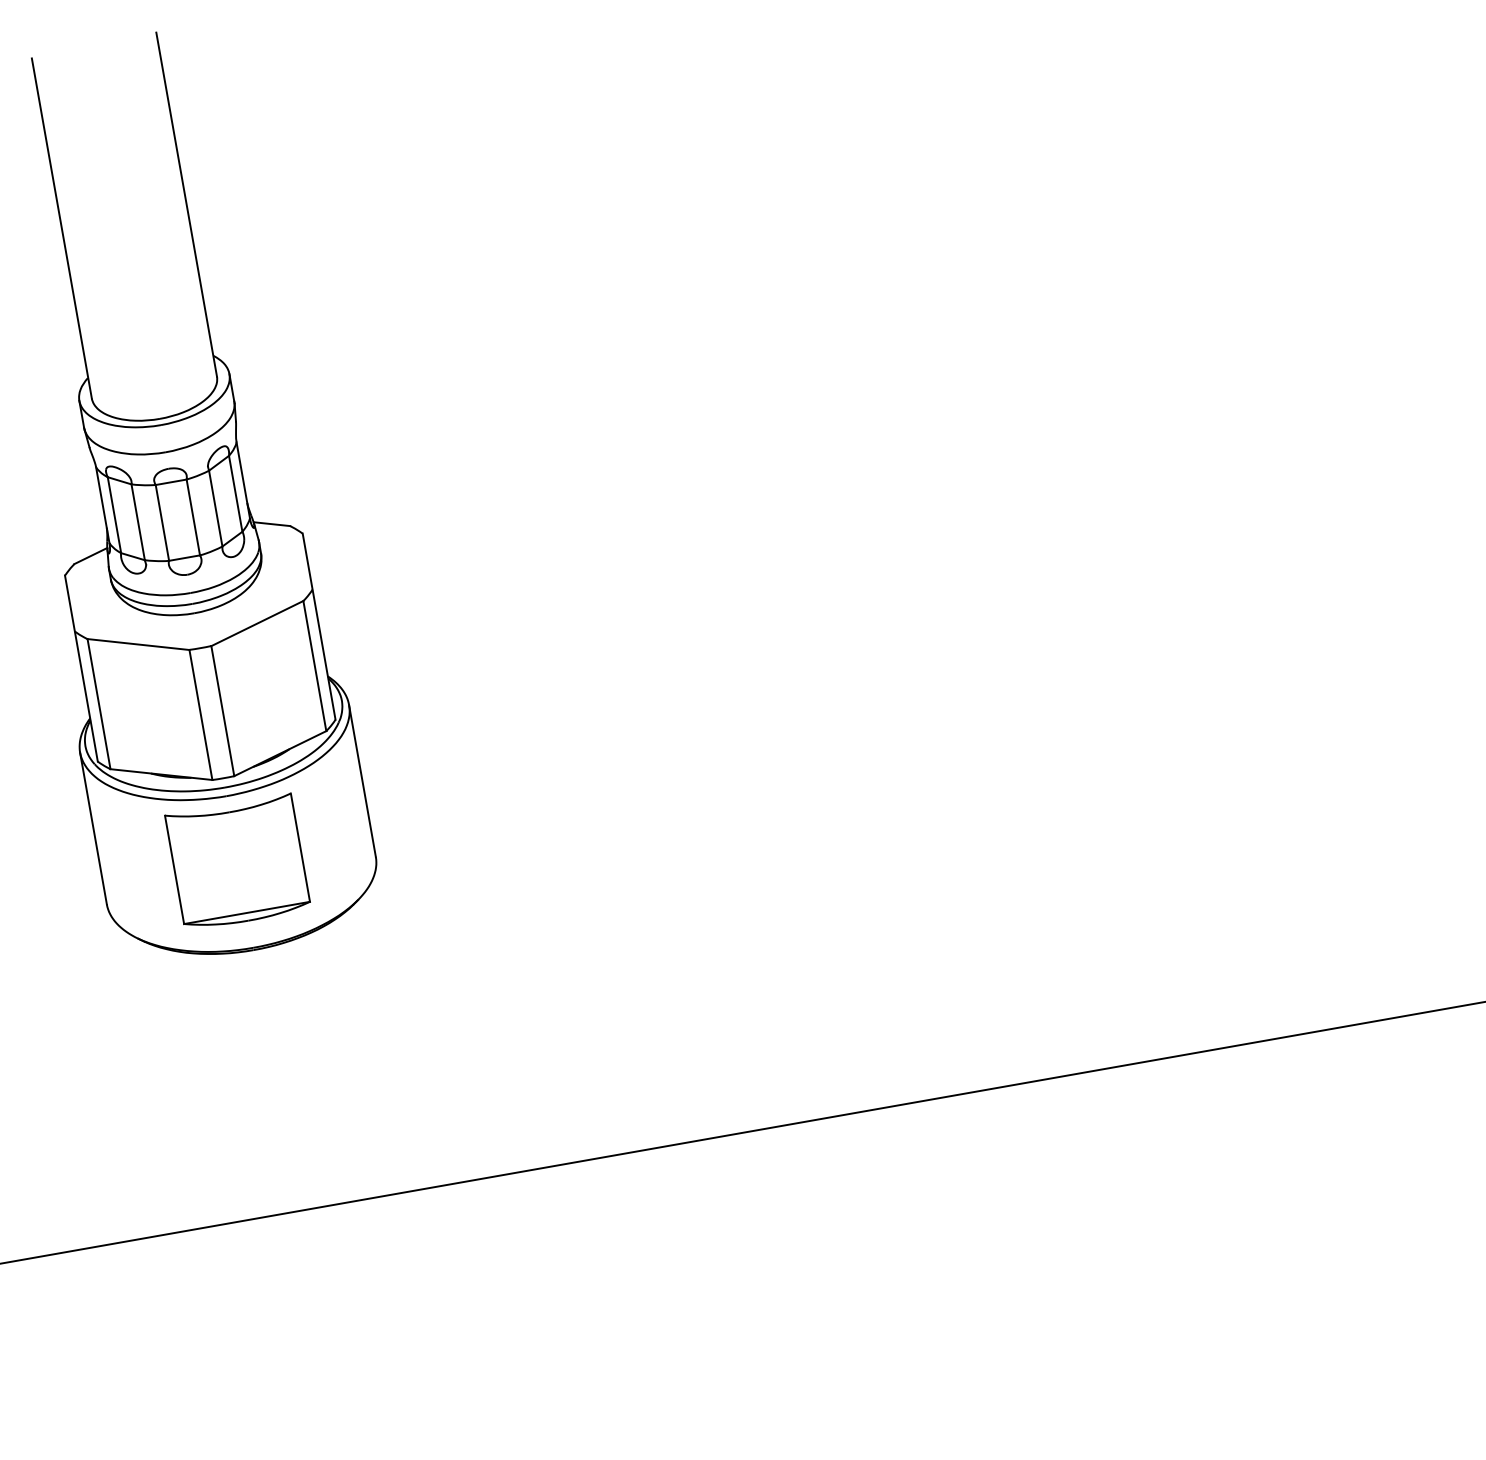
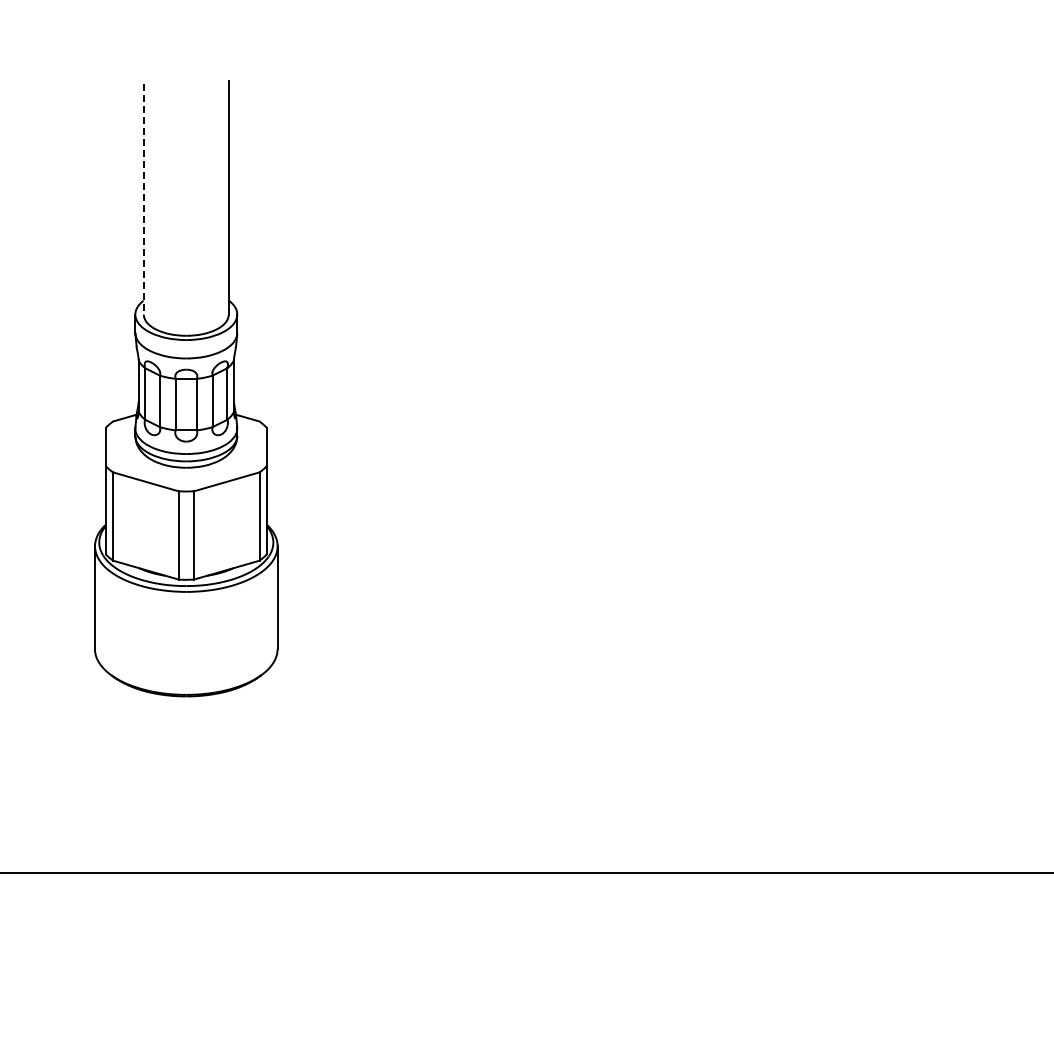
line: (61, 229) -> (143, 199), solid -> dashed
part: (238, 861) -> (186, 636), removed

